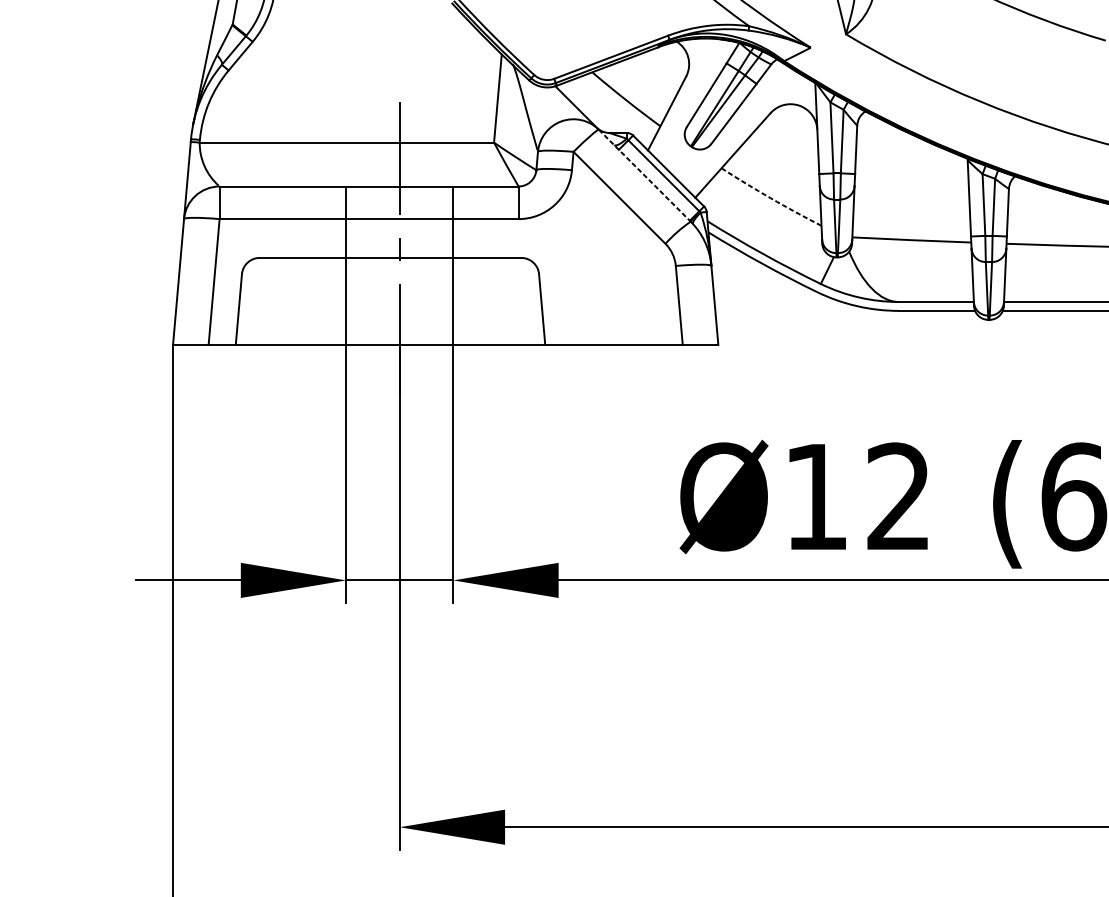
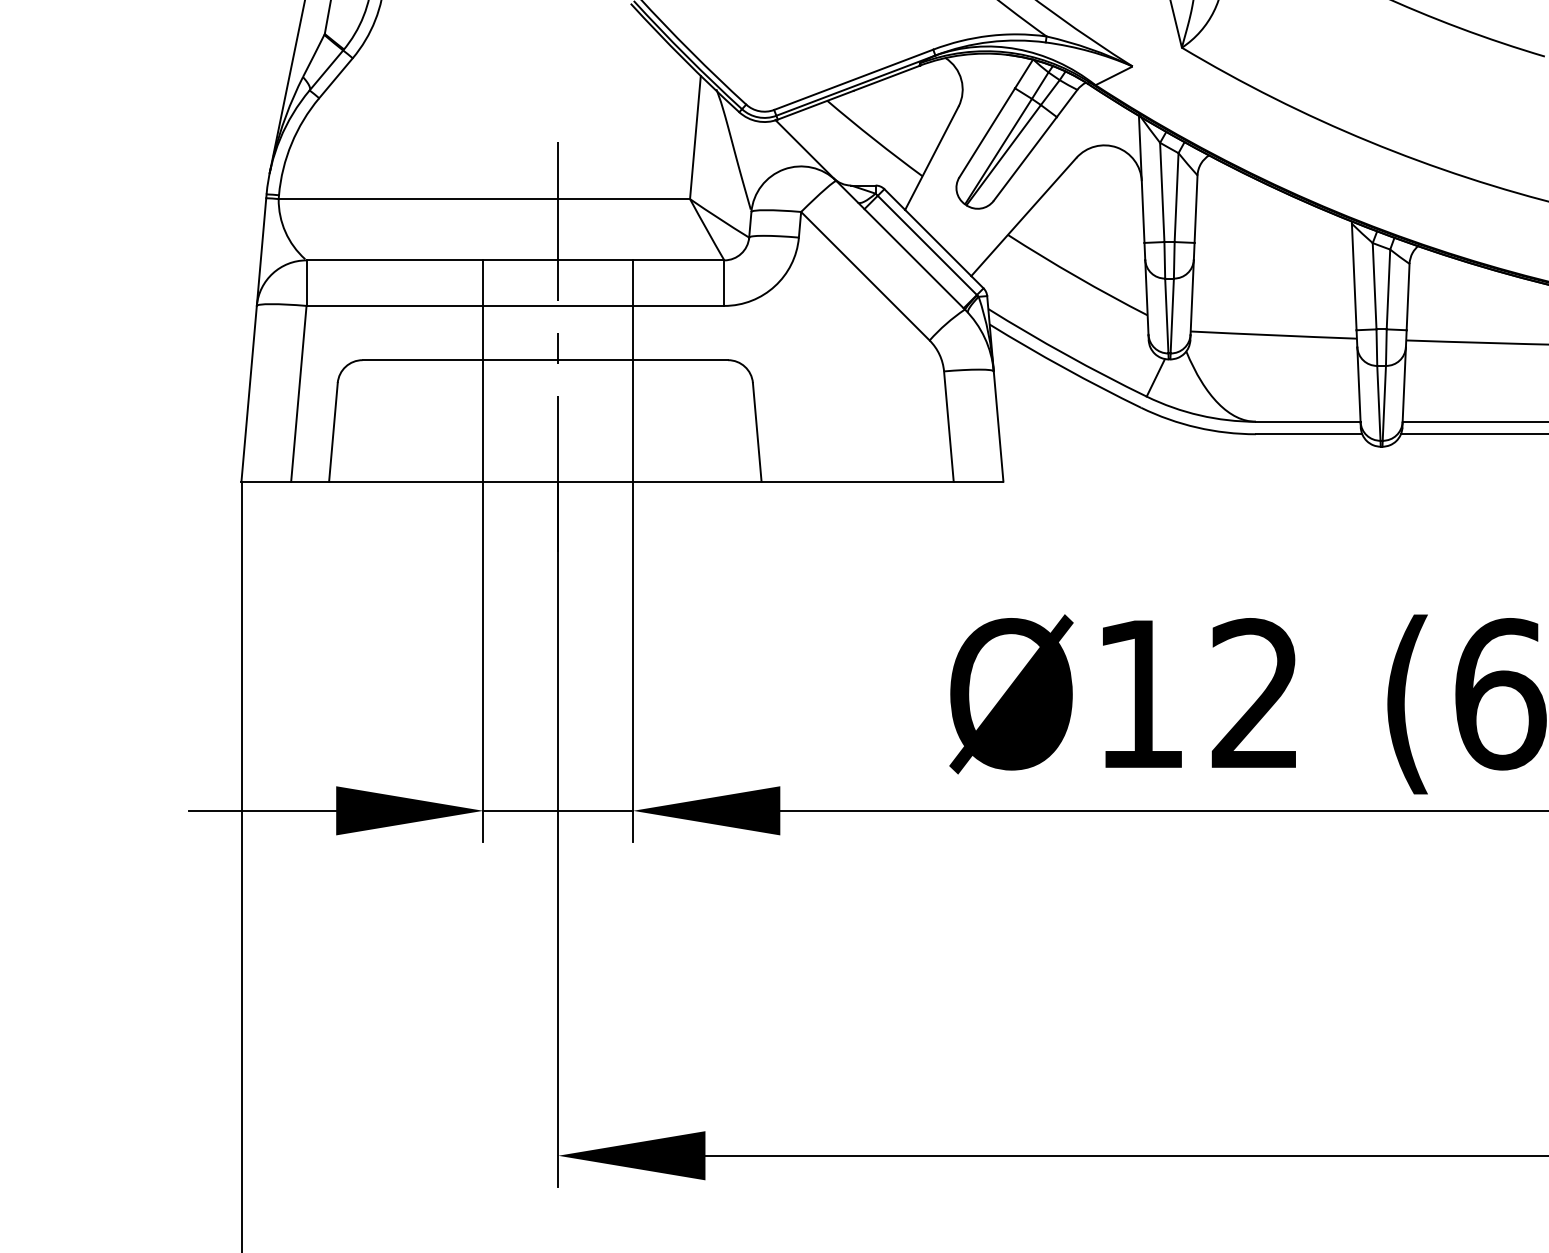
line: (644, 175) -> (900, 245), dashed -> solid
arc: (770, 198) -> (1076, 276), dashed -> solid

